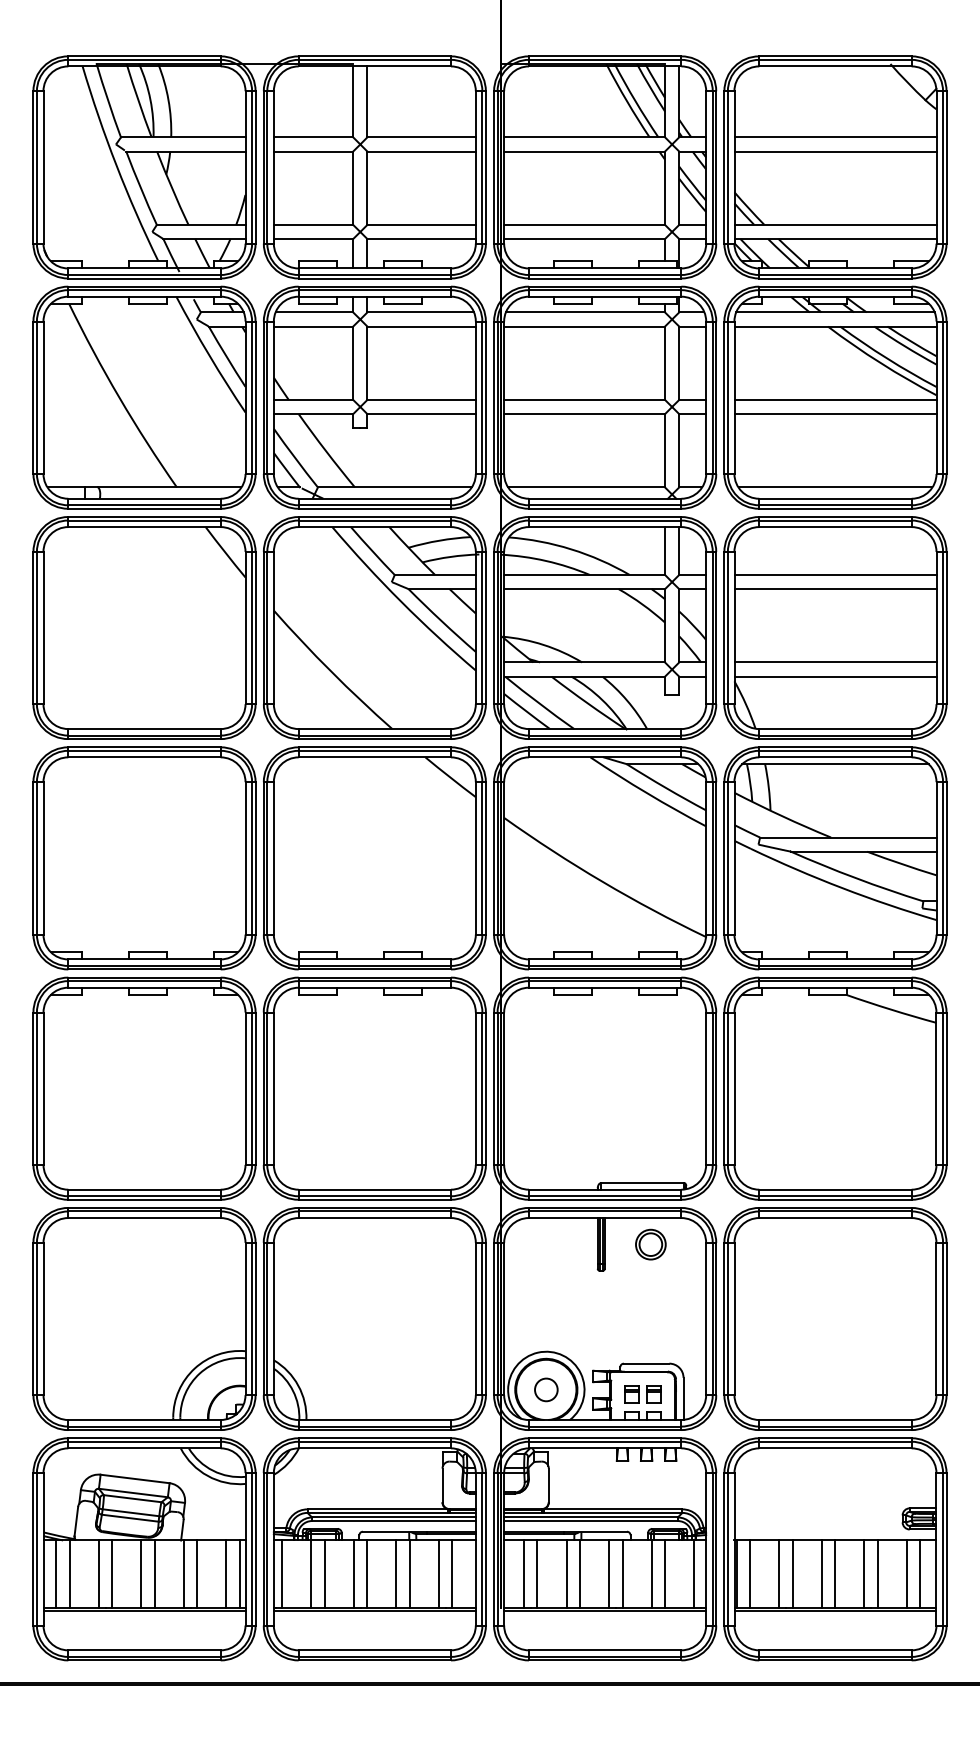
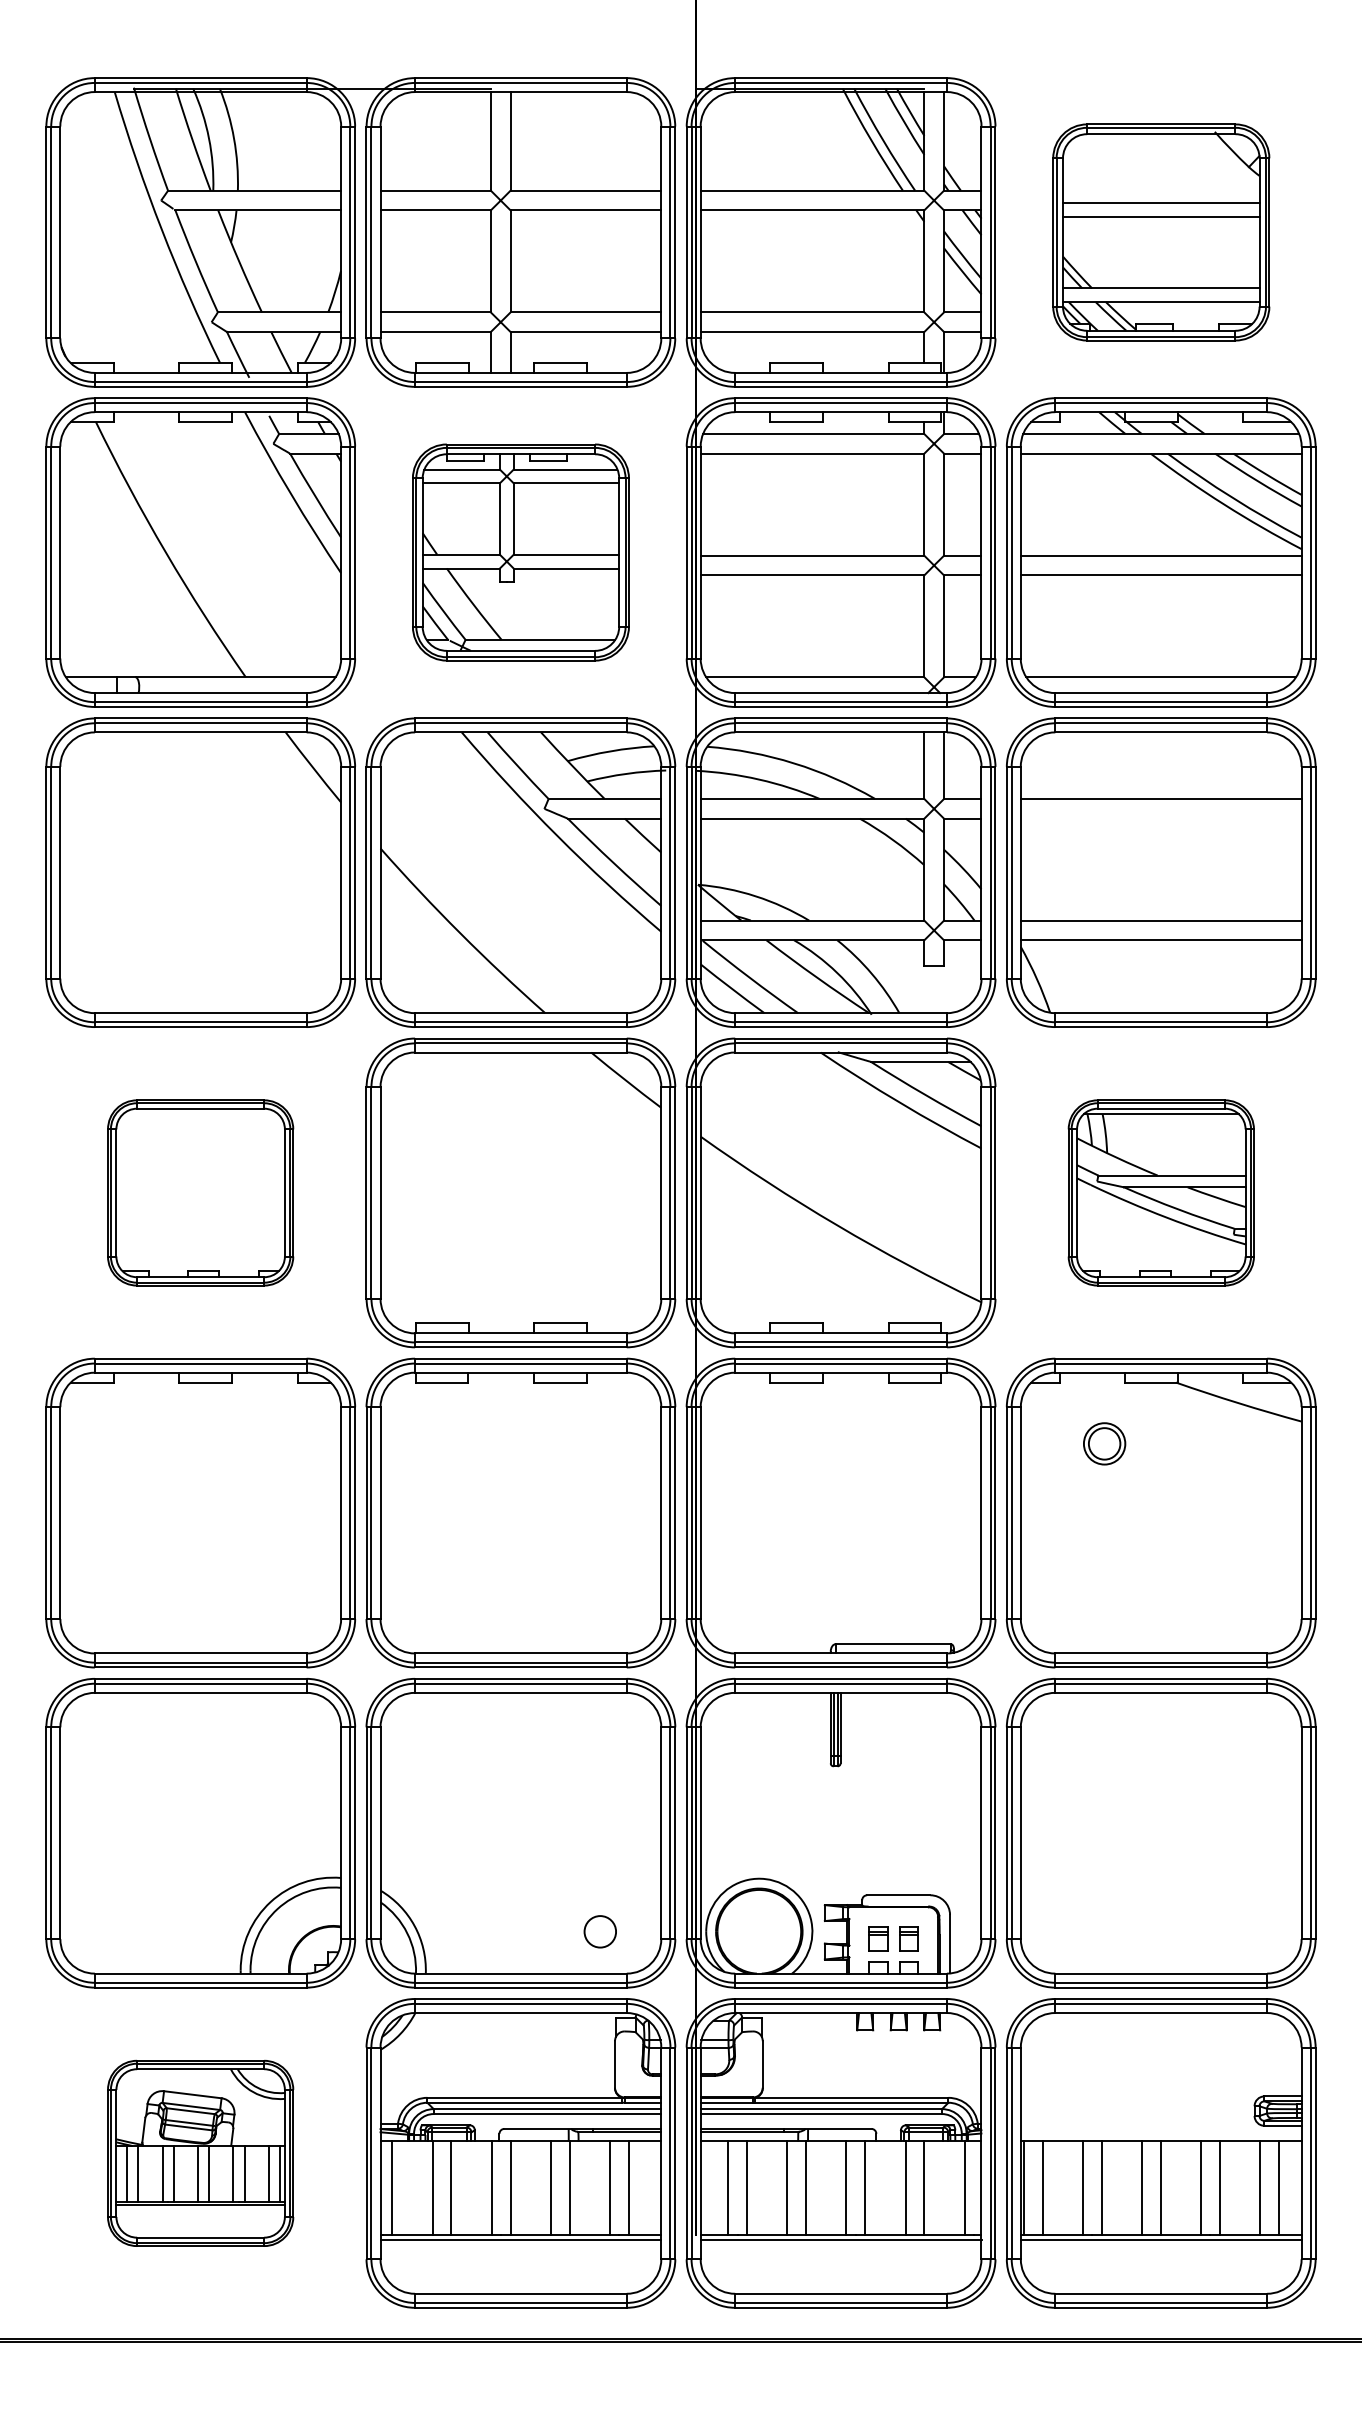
part: (835, 167) -> (1161, 232), size x0.7
part: (374, 397) -> (520, 552), size x0.7
line: (834, 589) -> (1160, 818), removed
part: (144, 858) -> (200, 1192), size x0.6
part: (835, 858) -> (1161, 1192), size x0.6
part: (650, 1244) -> (1104, 1443), moved
circle: (545, 1389) -> (599, 1931), moved
part: (144, 1549) -> (200, 2153), size x0.6

